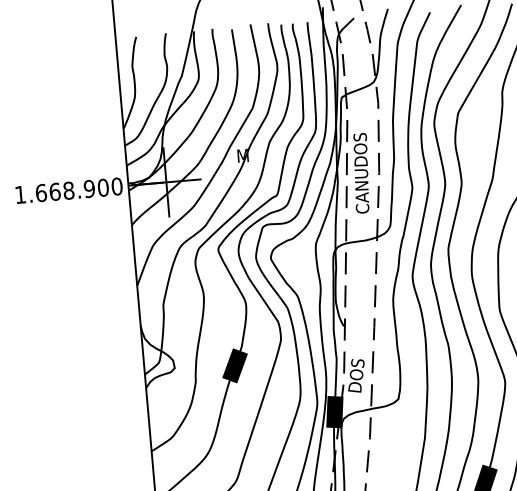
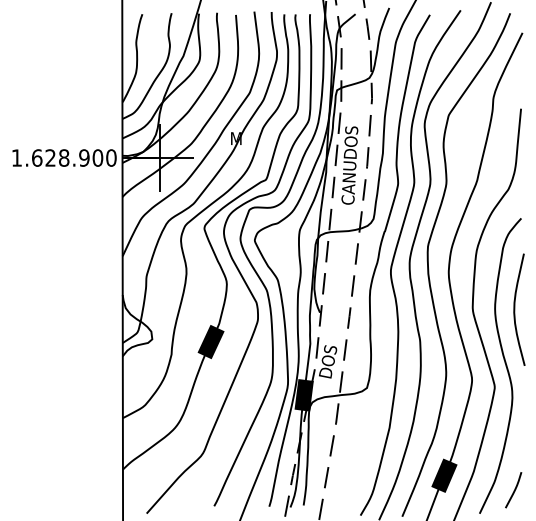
text: (54, 191) -> (50, 157), 1.668.900 -> 1.628.900

